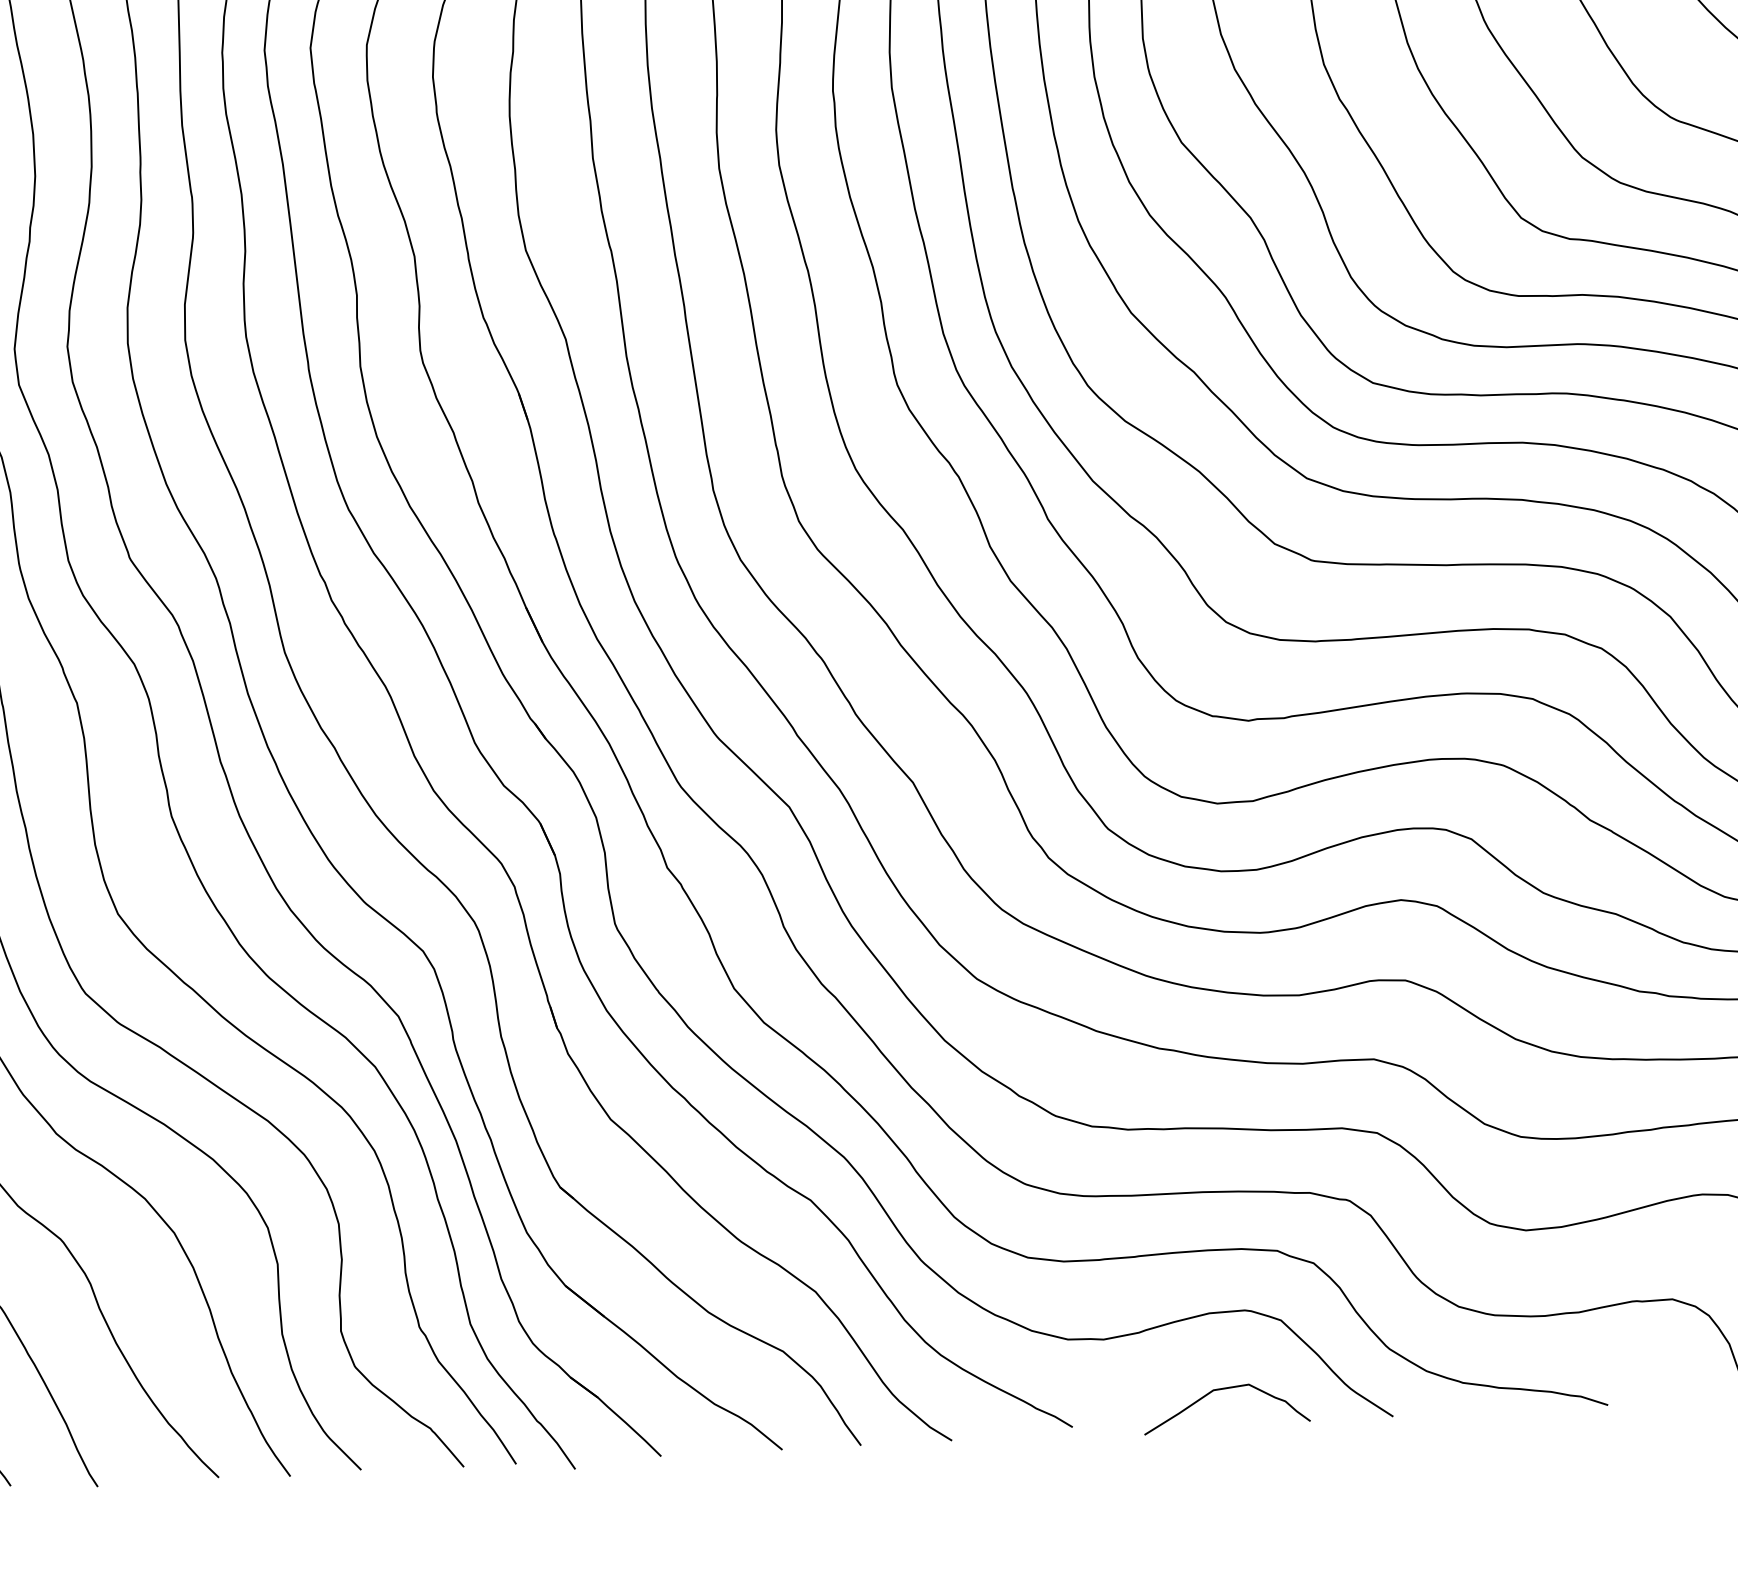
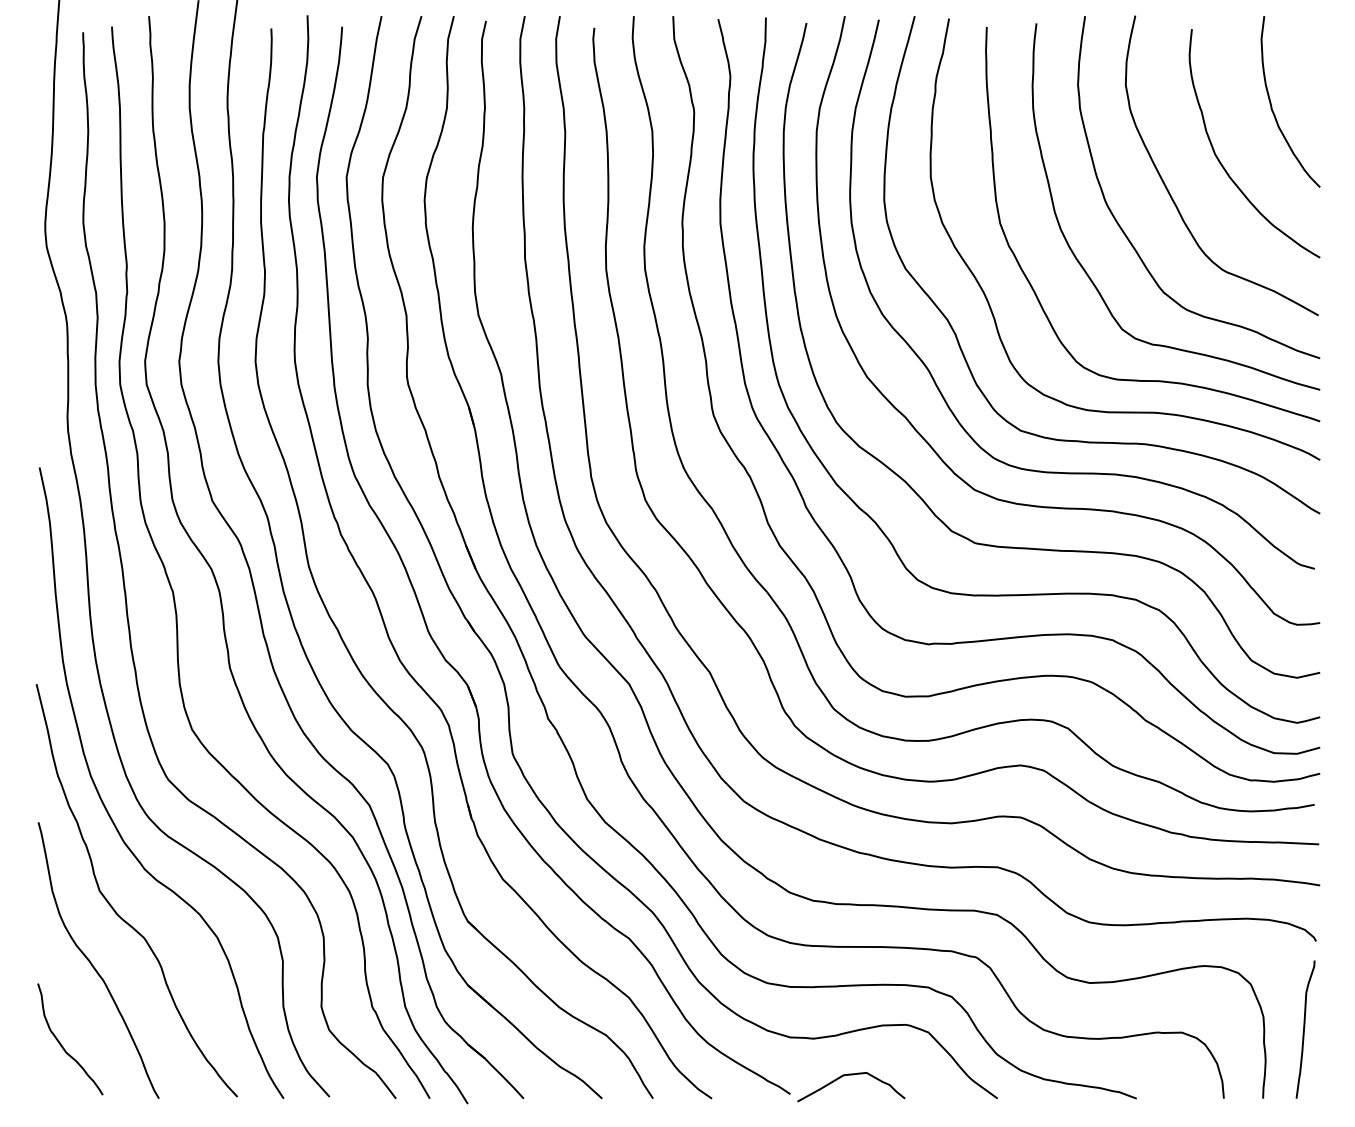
curve: (1225, 1389) -> (851, 1075), moved

